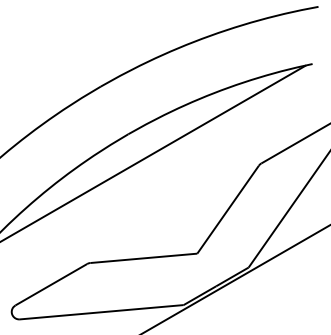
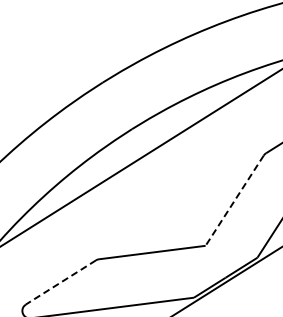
line: (228, 209) -> (235, 200), solid -> dashed
line: (50, 284) -> (60, 282), solid -> dashed

